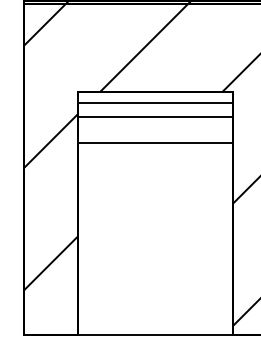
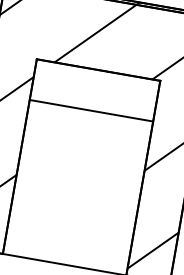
line: (155, 102) -> (97, 78), removed
line: (155, 117) -> (95, 90), removed

